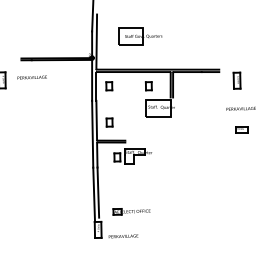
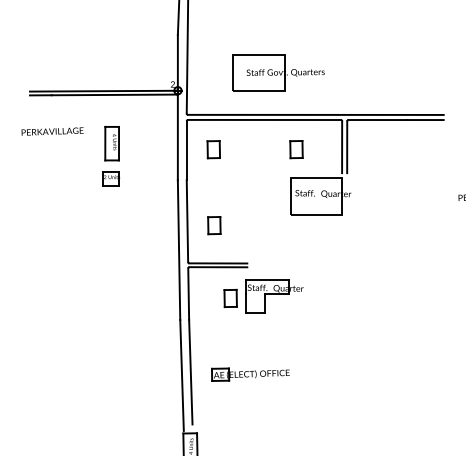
part: (140, 36) -> (279, 72), moved
part: (59, 88) -> (109, 154), added
part: (131, 211) -> (249, 373), moved

